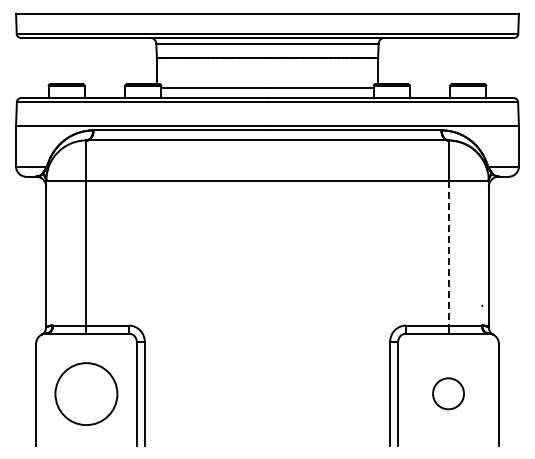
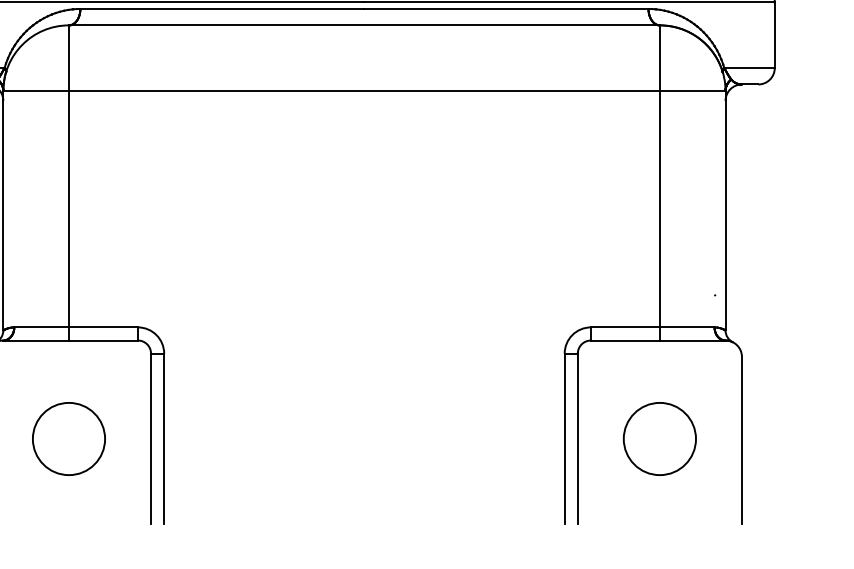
line: (448, 253) -> (659, 209), dashed -> solid
part: (86, 393) -> (69, 438), size x0.71
part: (448, 393) -> (659, 438), size x1.43

